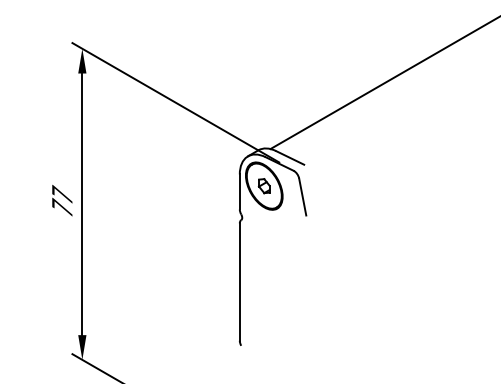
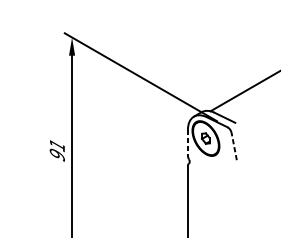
line: (239, 192) -> (187, 143), solid -> dashed
line: (302, 197) -> (234, 146), solid -> dashed
text: (62, 200) -> (57, 149), 77 -> 91

